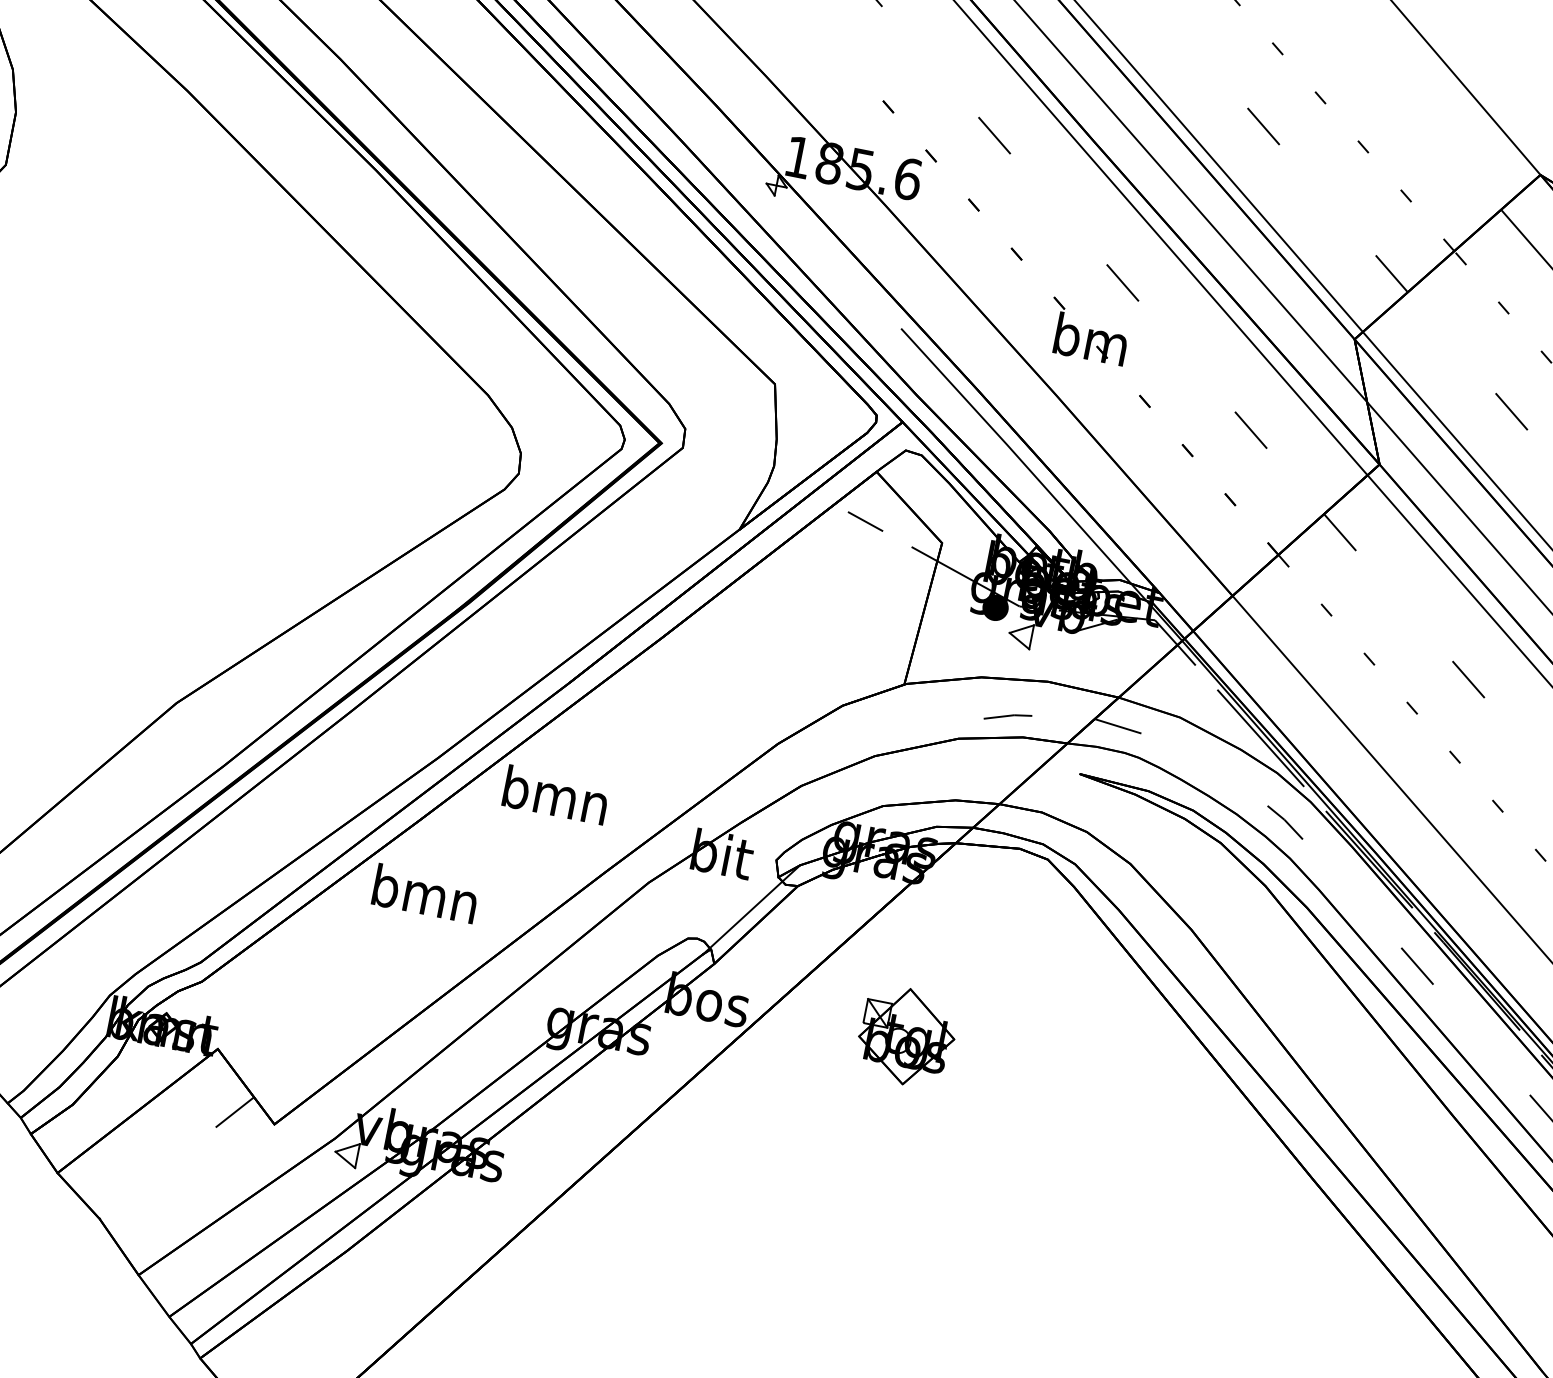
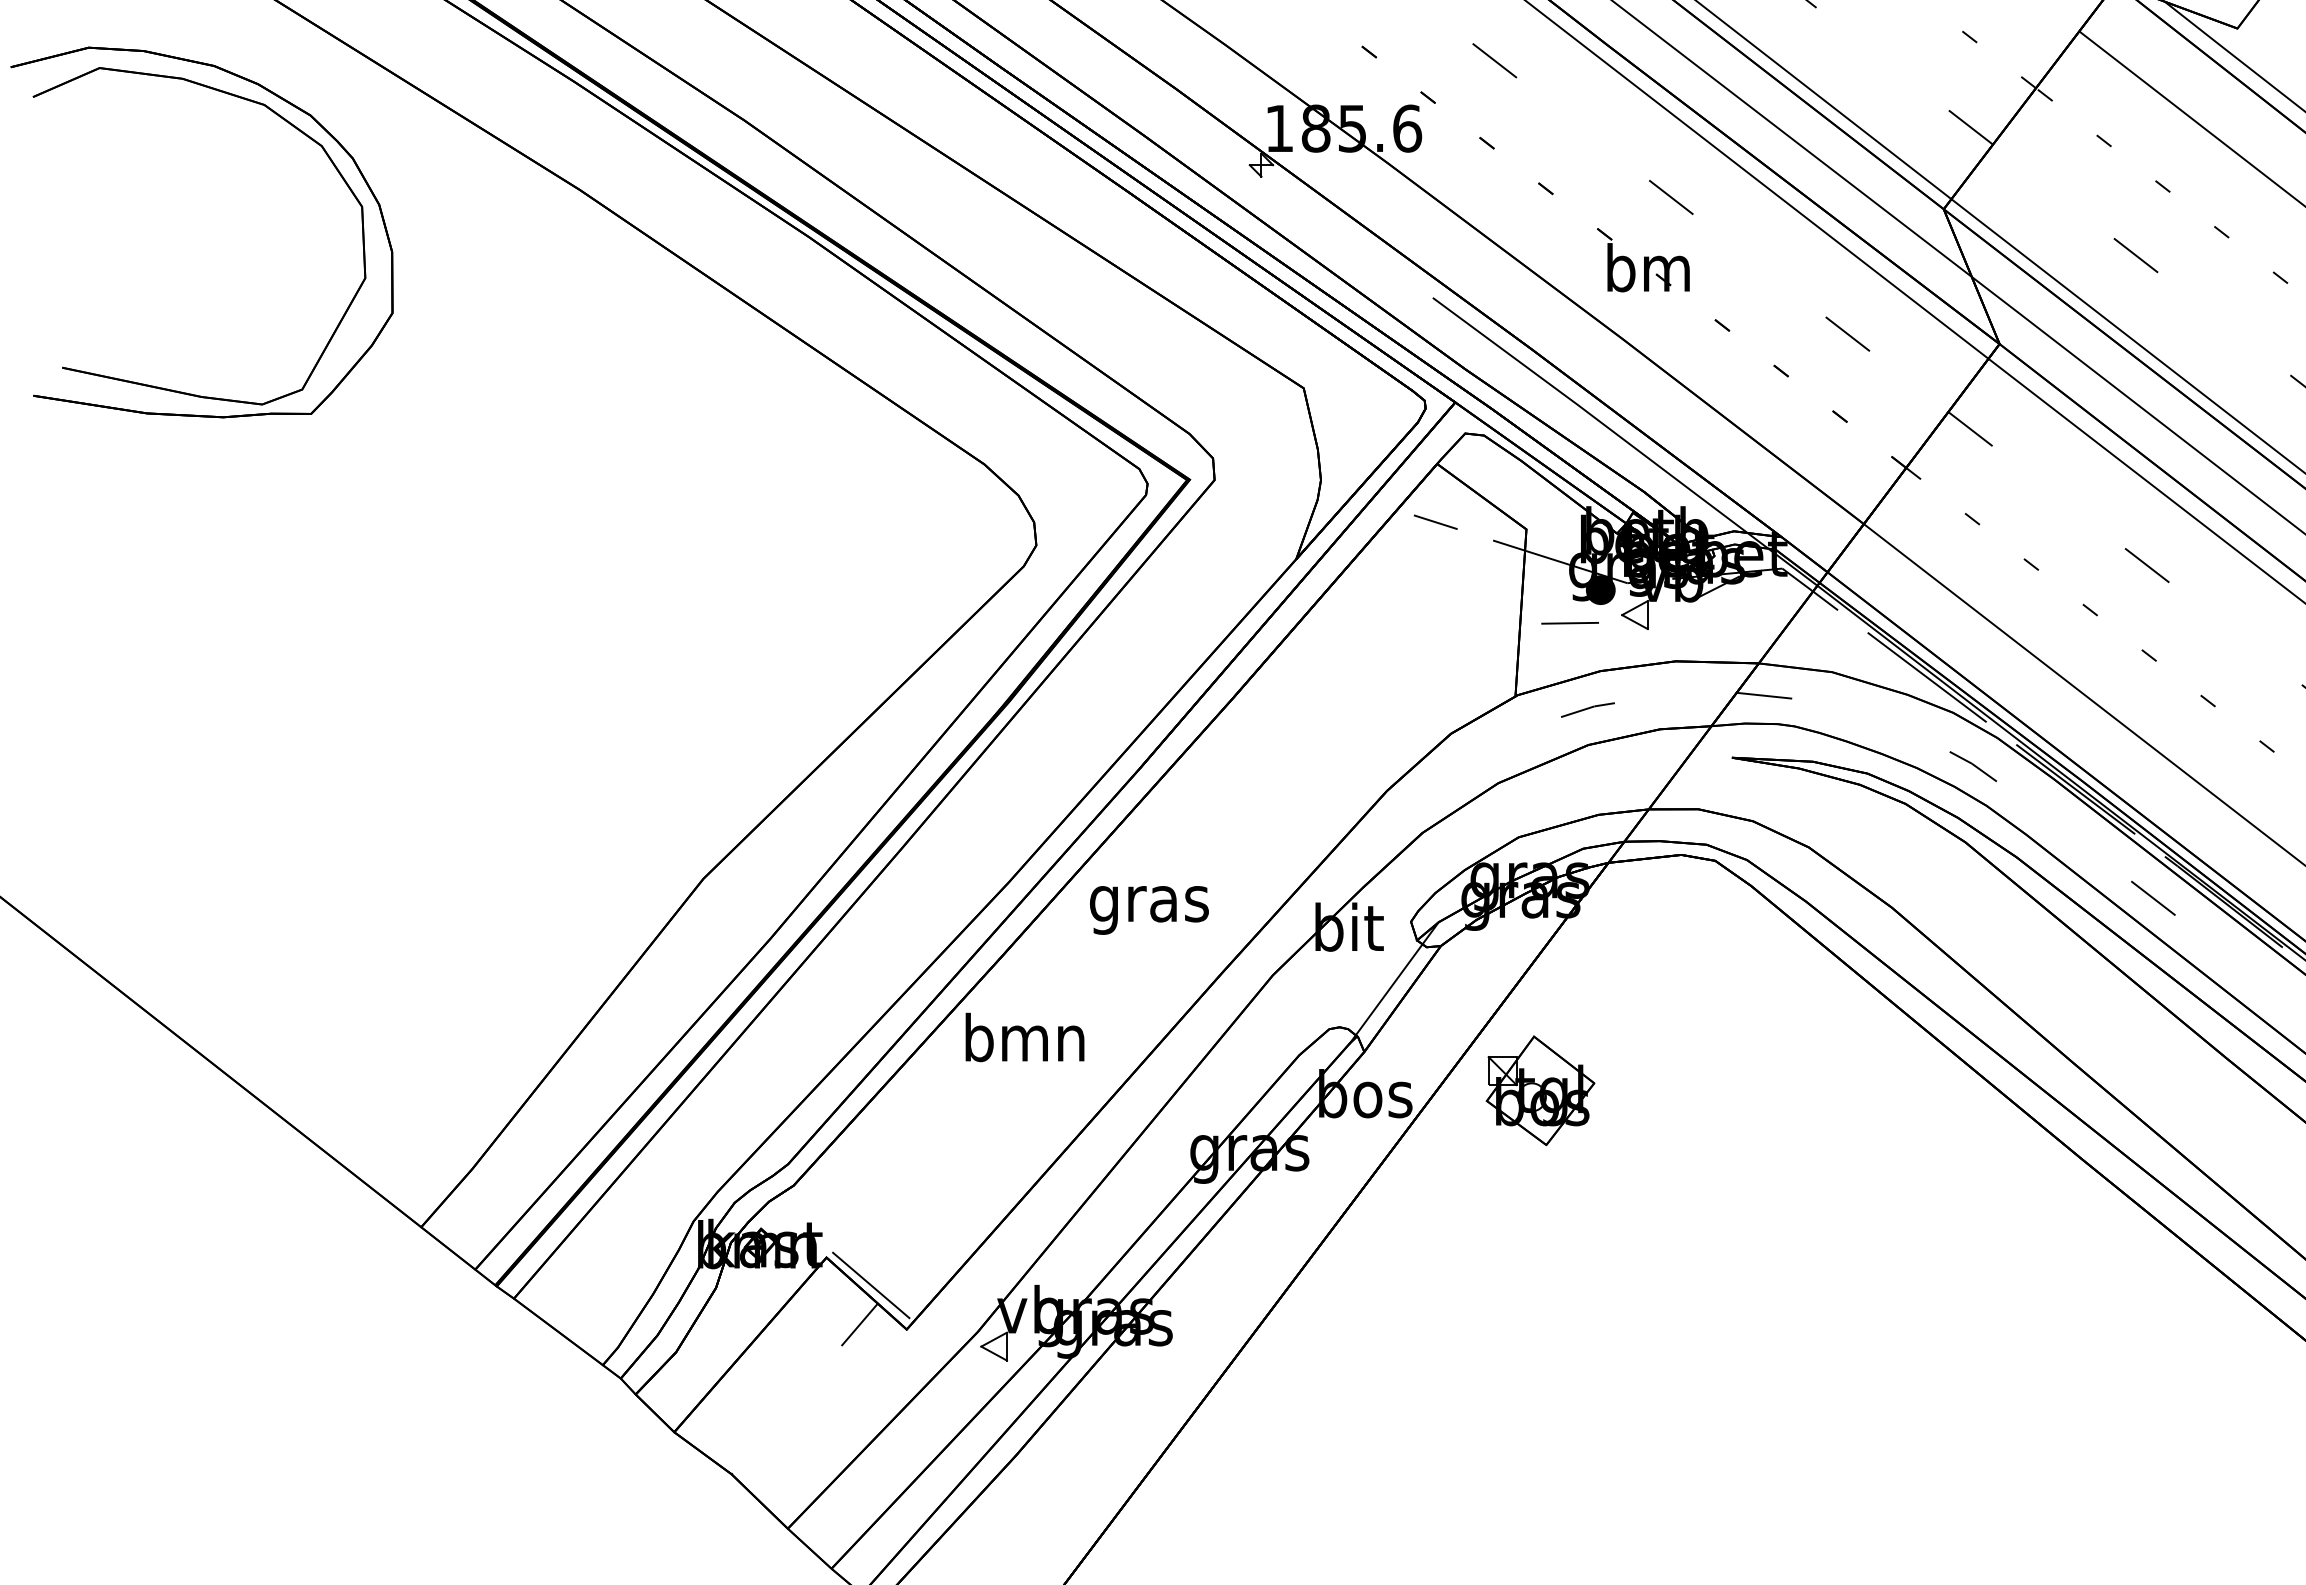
line: (964, 630) -> (1570, 622), added
curve: (1007, 716) -> (1587, 709), moved
text: (555, 800) -> (1149, 903), bmn -> gras
part: (906, 1036) -> (1540, 1090), moved
line: (251, 1080) -> (871, 1285), added

